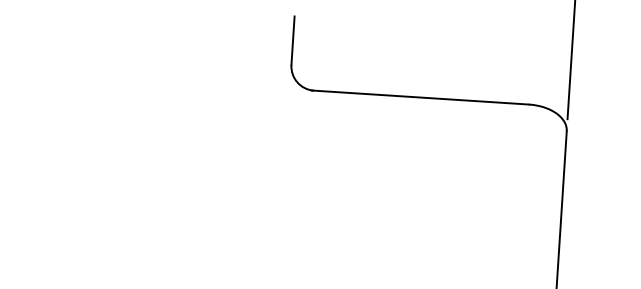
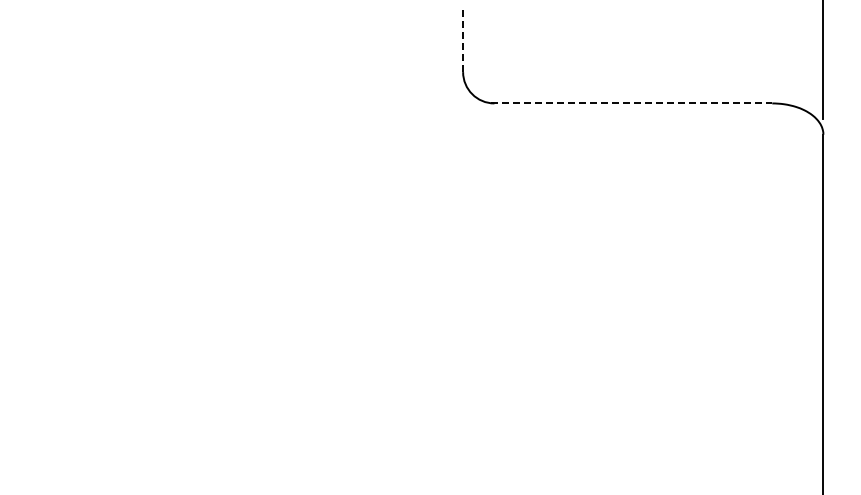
line: (293, 40) -> (463, 40), solid -> dashed
line: (420, 97) -> (631, 103), solid -> dashed

